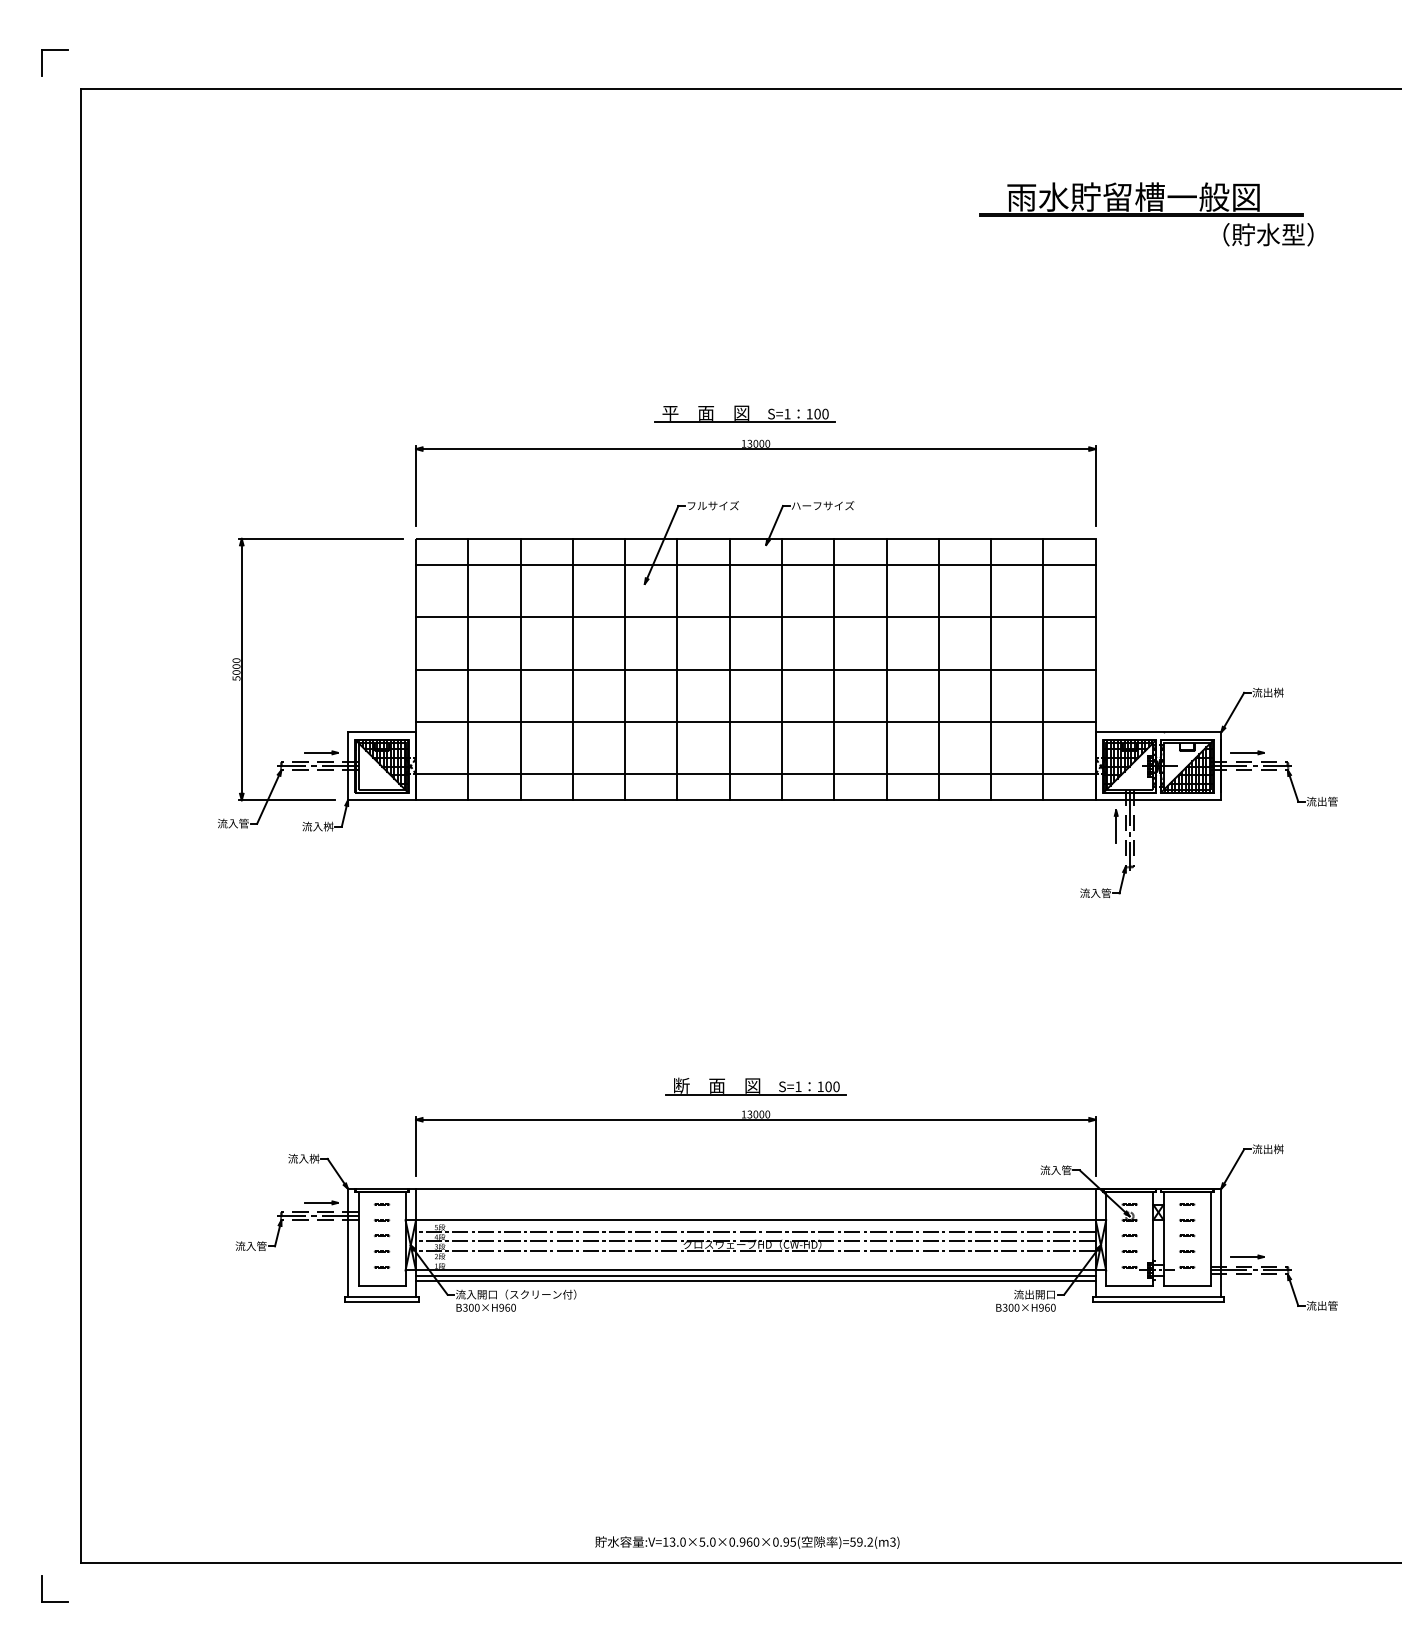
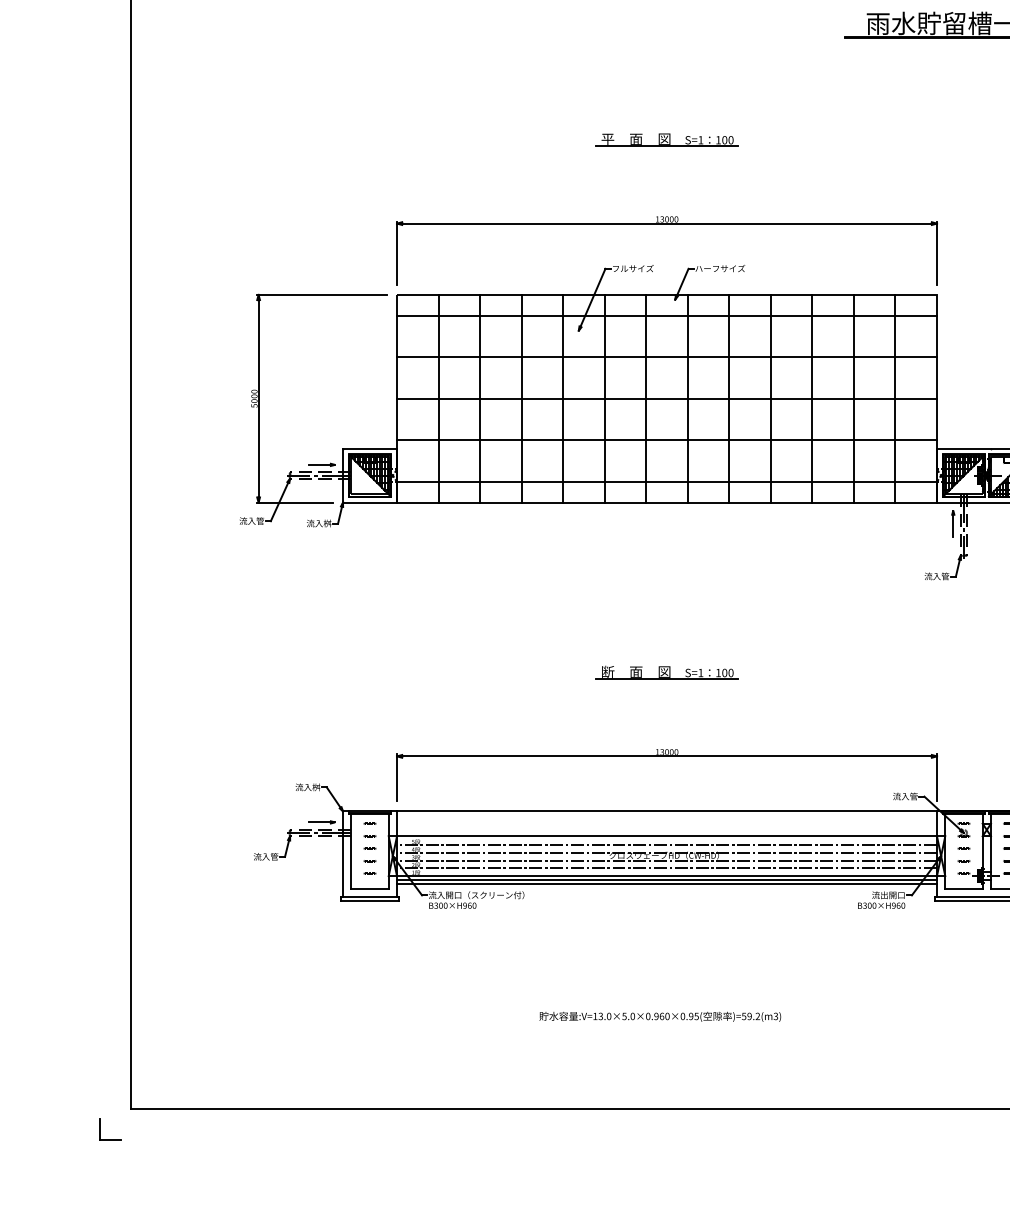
part: (744, 413) -> (666, 139), moved
part: (755, 1086) -> (666, 672), moved
line: (755, 1260) -> (666, 868), added
text: (747, 1542) -> (660, 1016), moved

